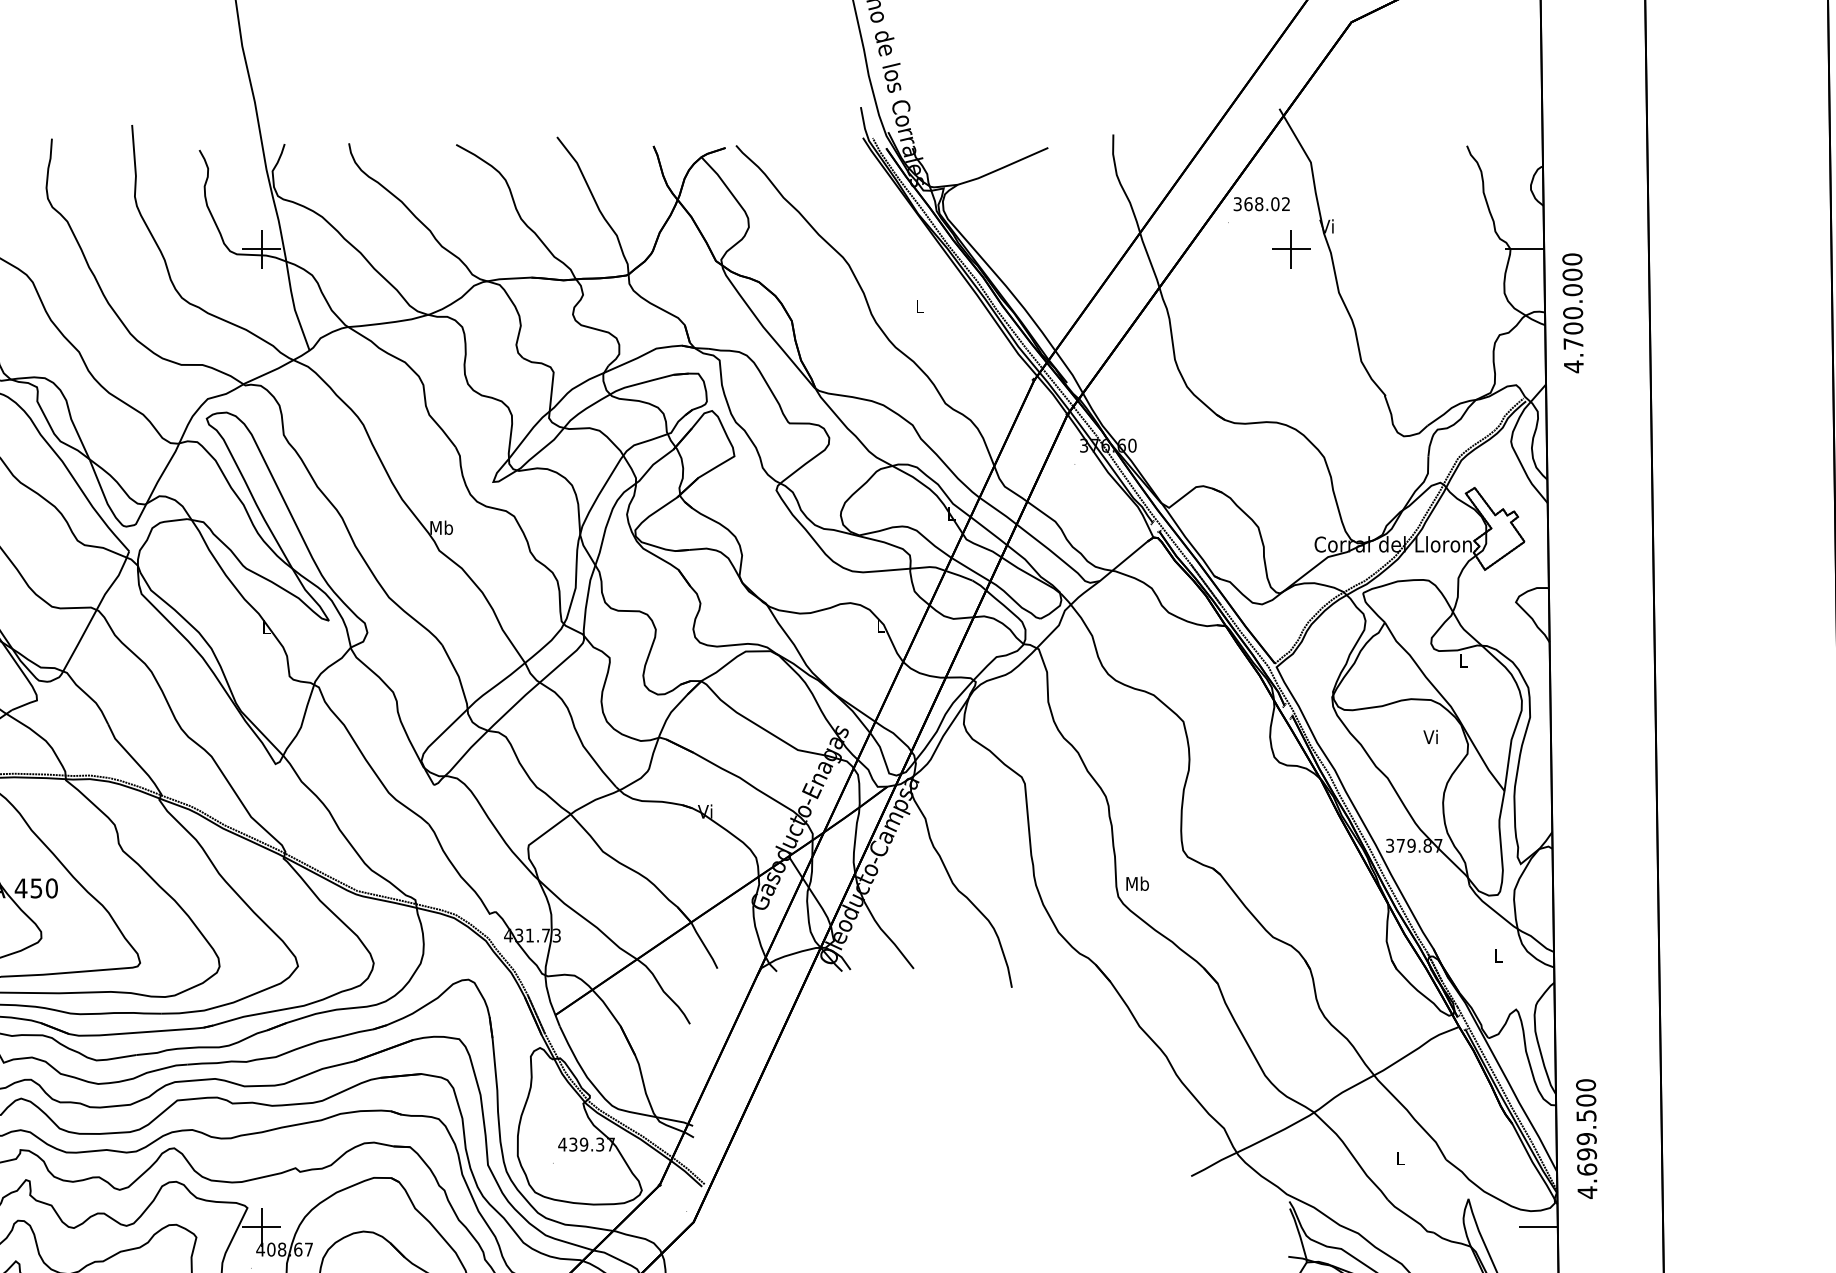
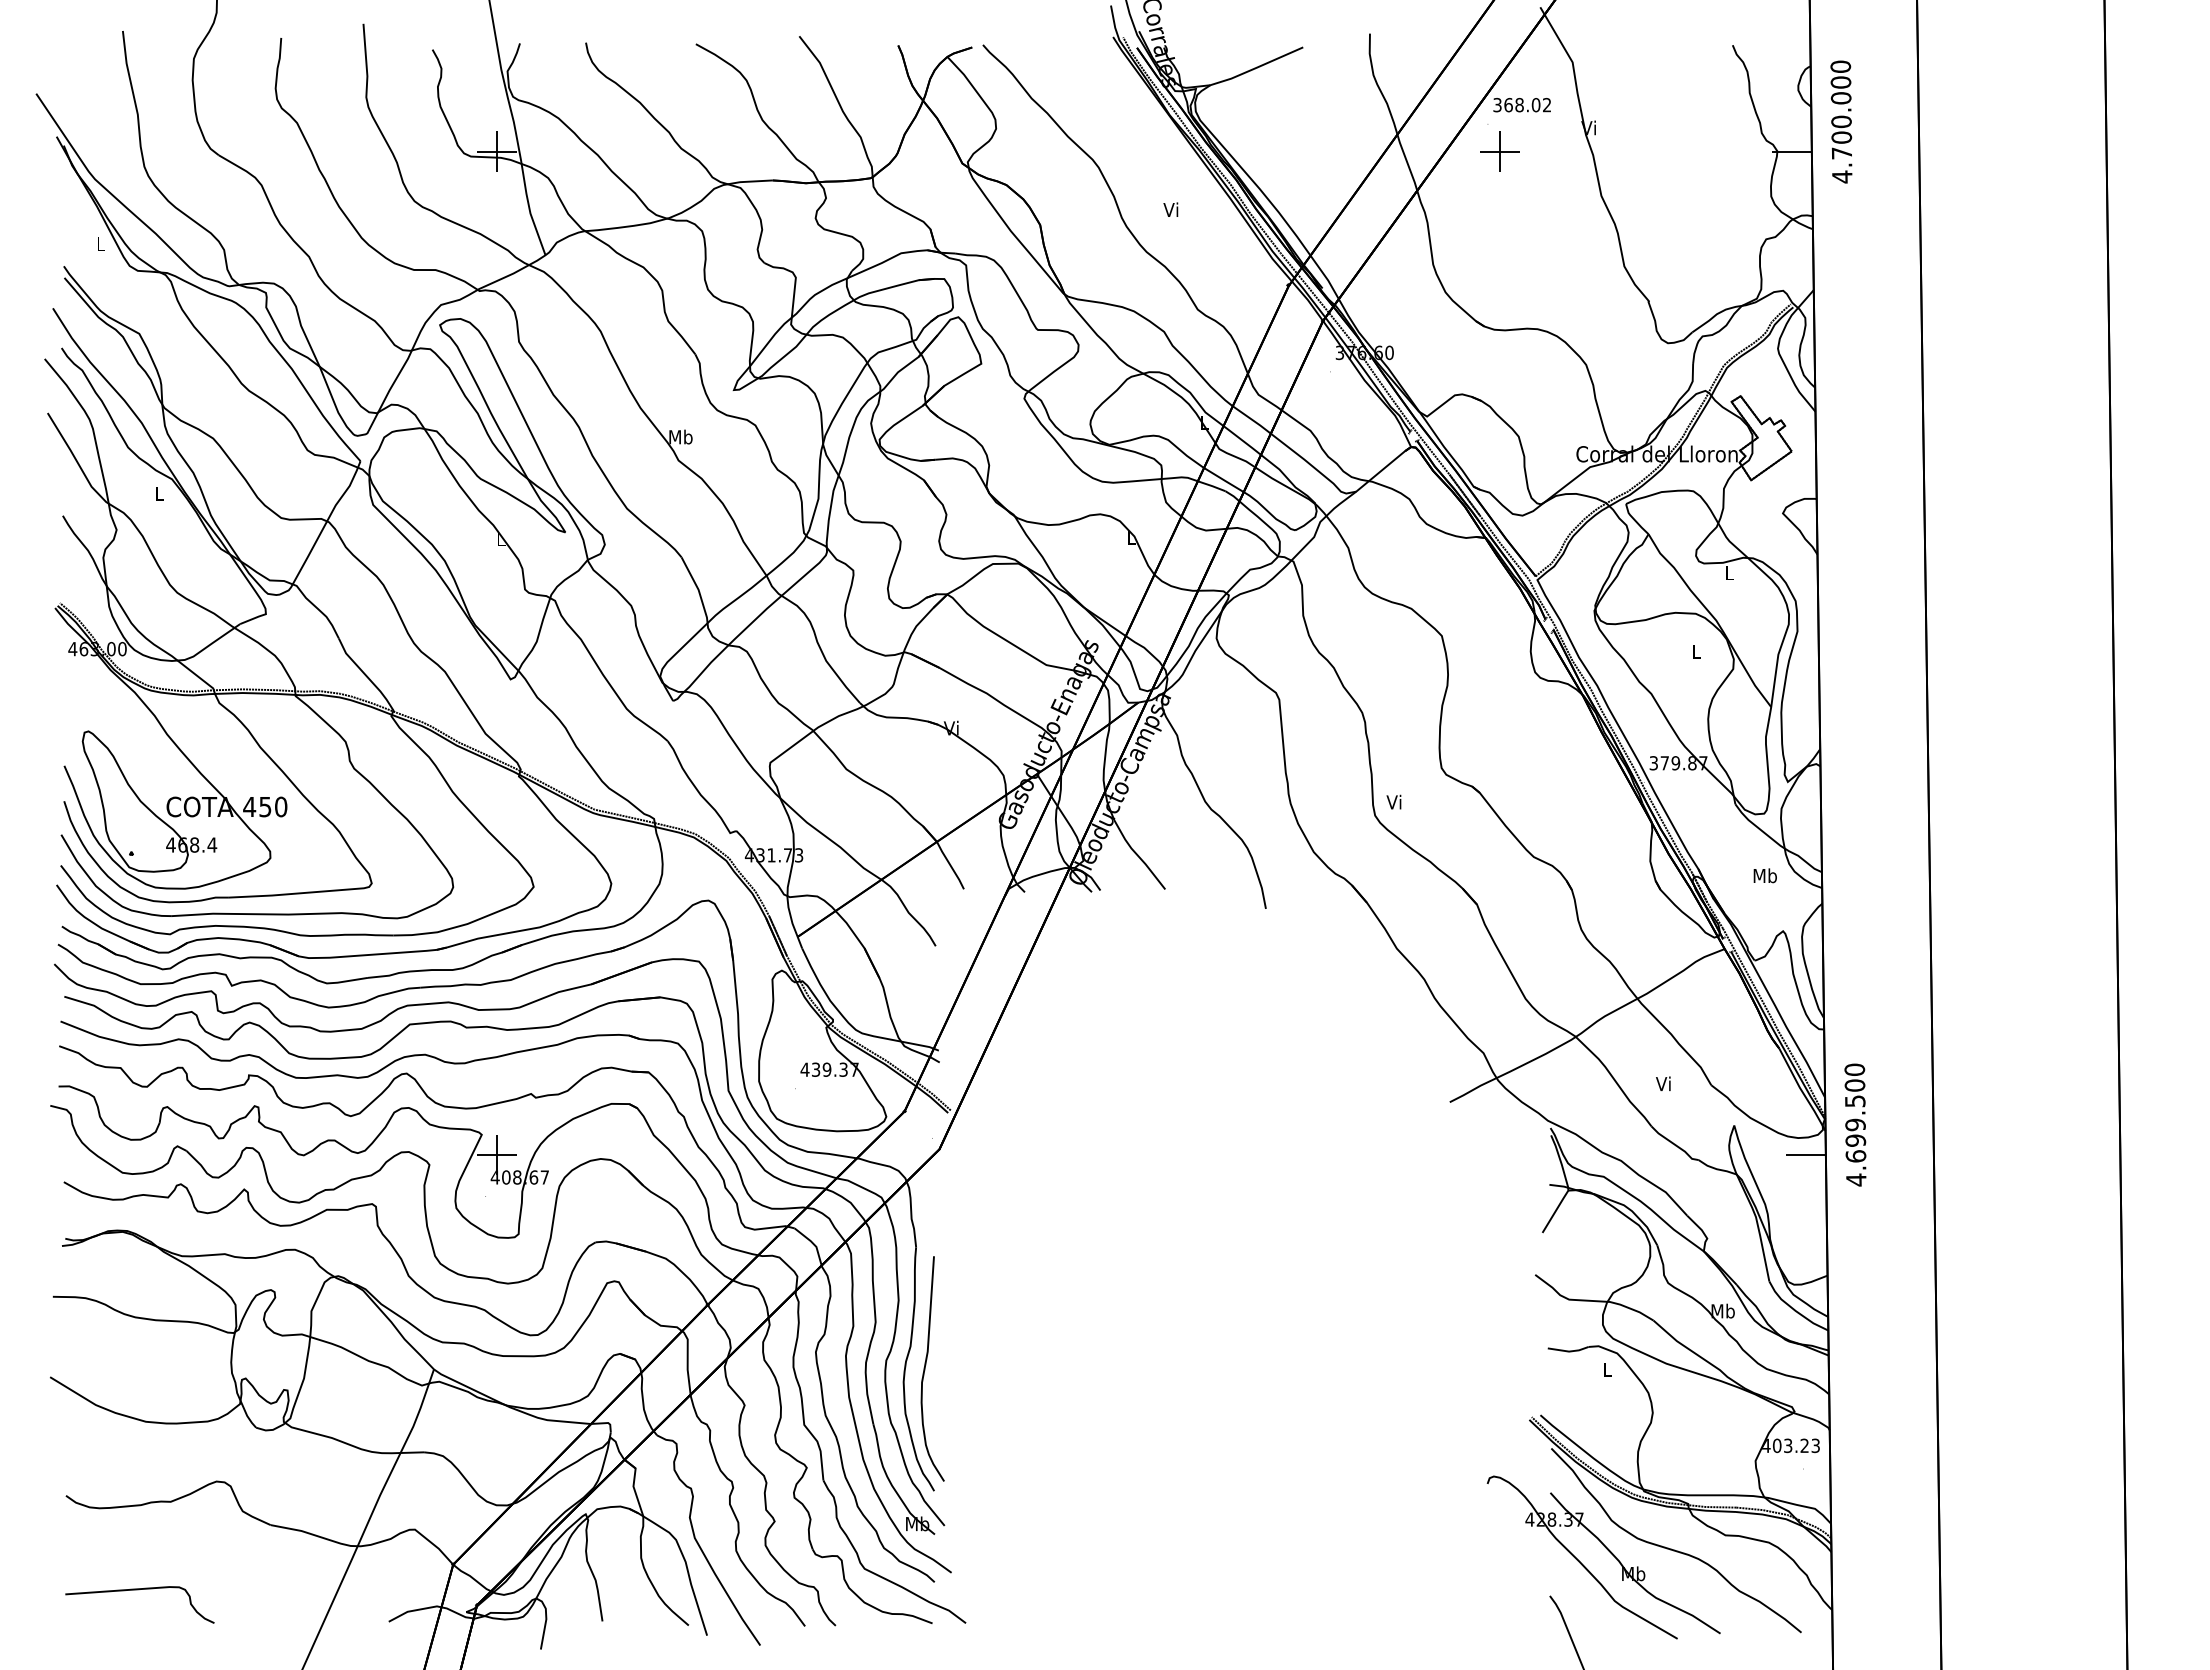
part: (1291, 249) -> (1499, 151), moved
text: (918, 305) -> (1170, 209), L -> Vi
text: (1573, 312) -> (1841, 121), moved
text: (1430, 736) -> (1695, 651), Vi -> L
text: (1137, 883) -> (1394, 801), Mb -> Vi
text: (1497, 955) -> (1764, 875), L -> Mb
text: (1586, 1138) -> (1855, 1124), moved
text: (1399, 1158) -> (1663, 1083), L -> Vi

